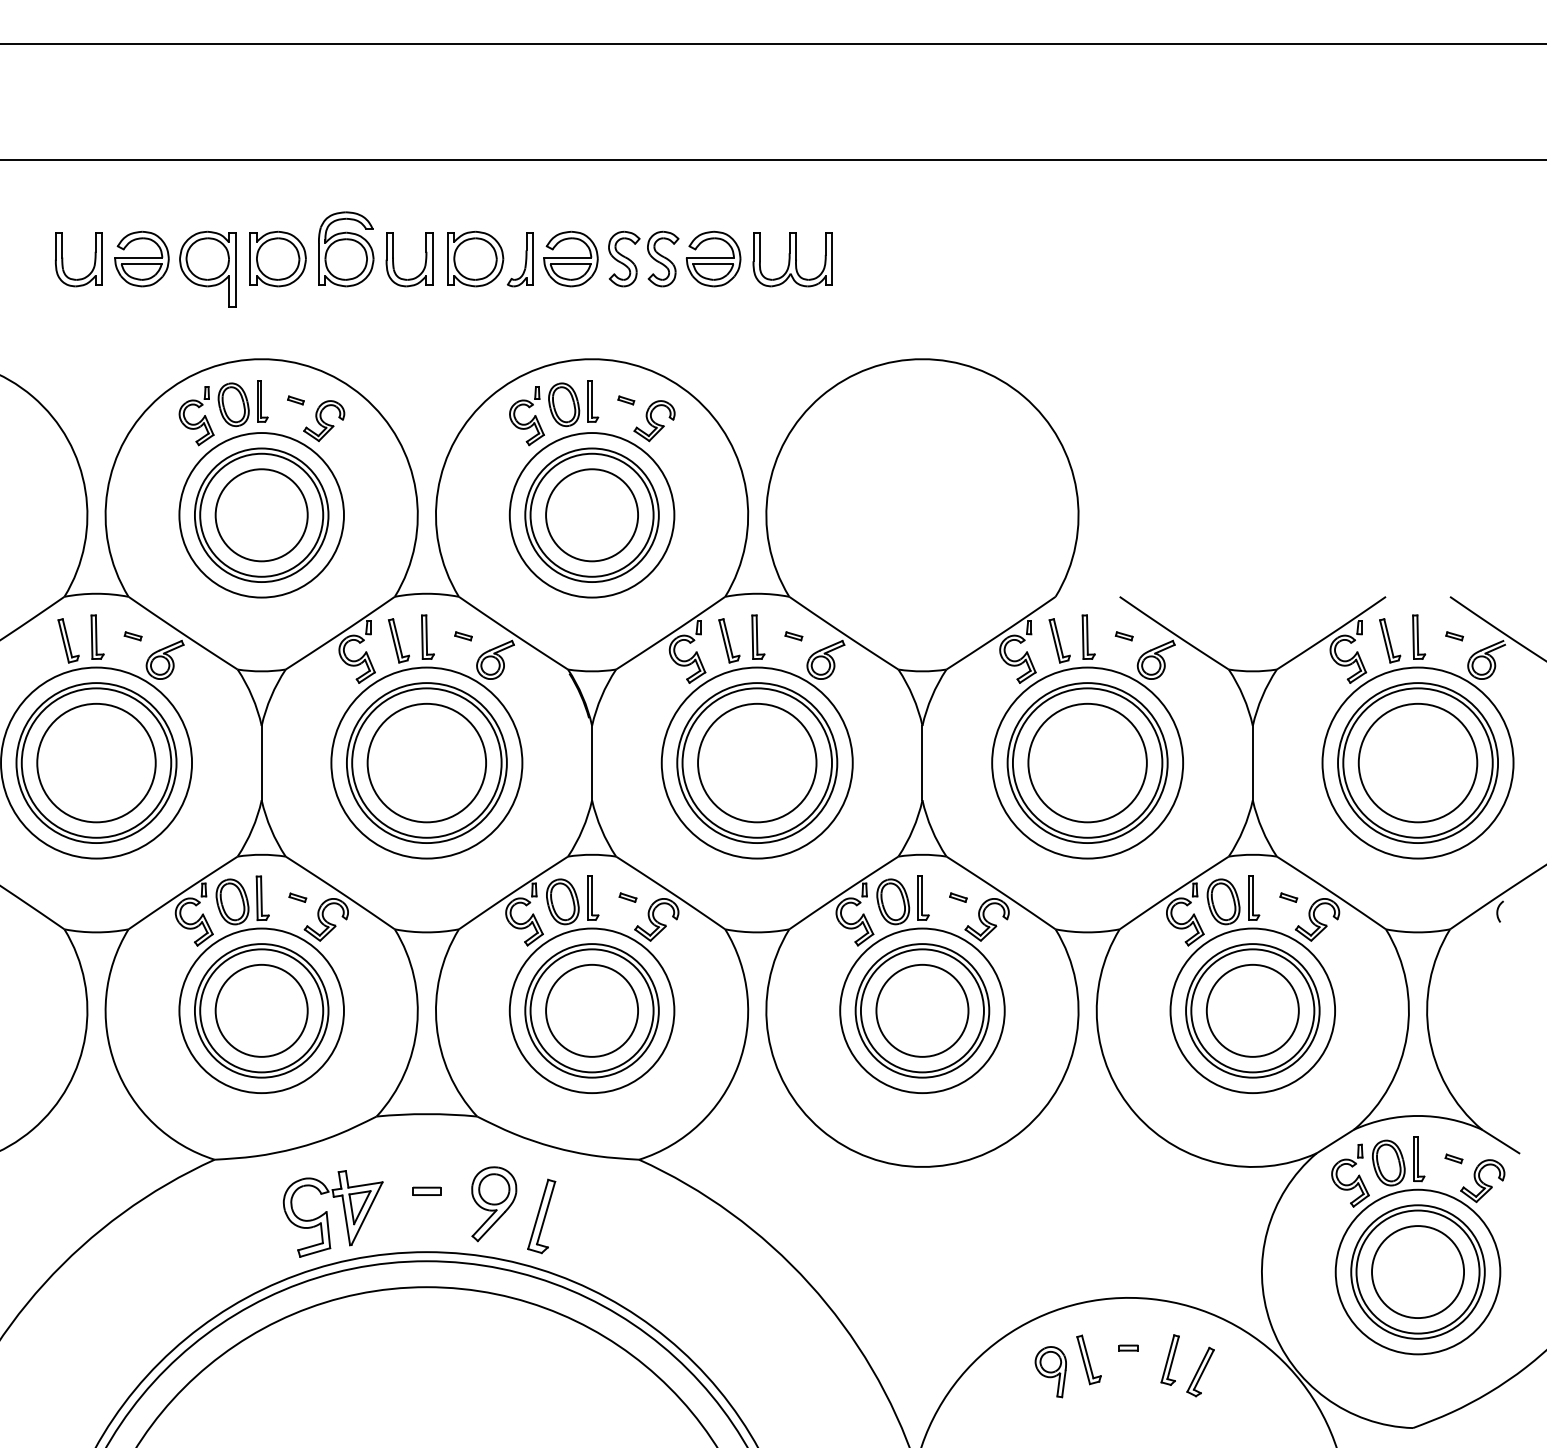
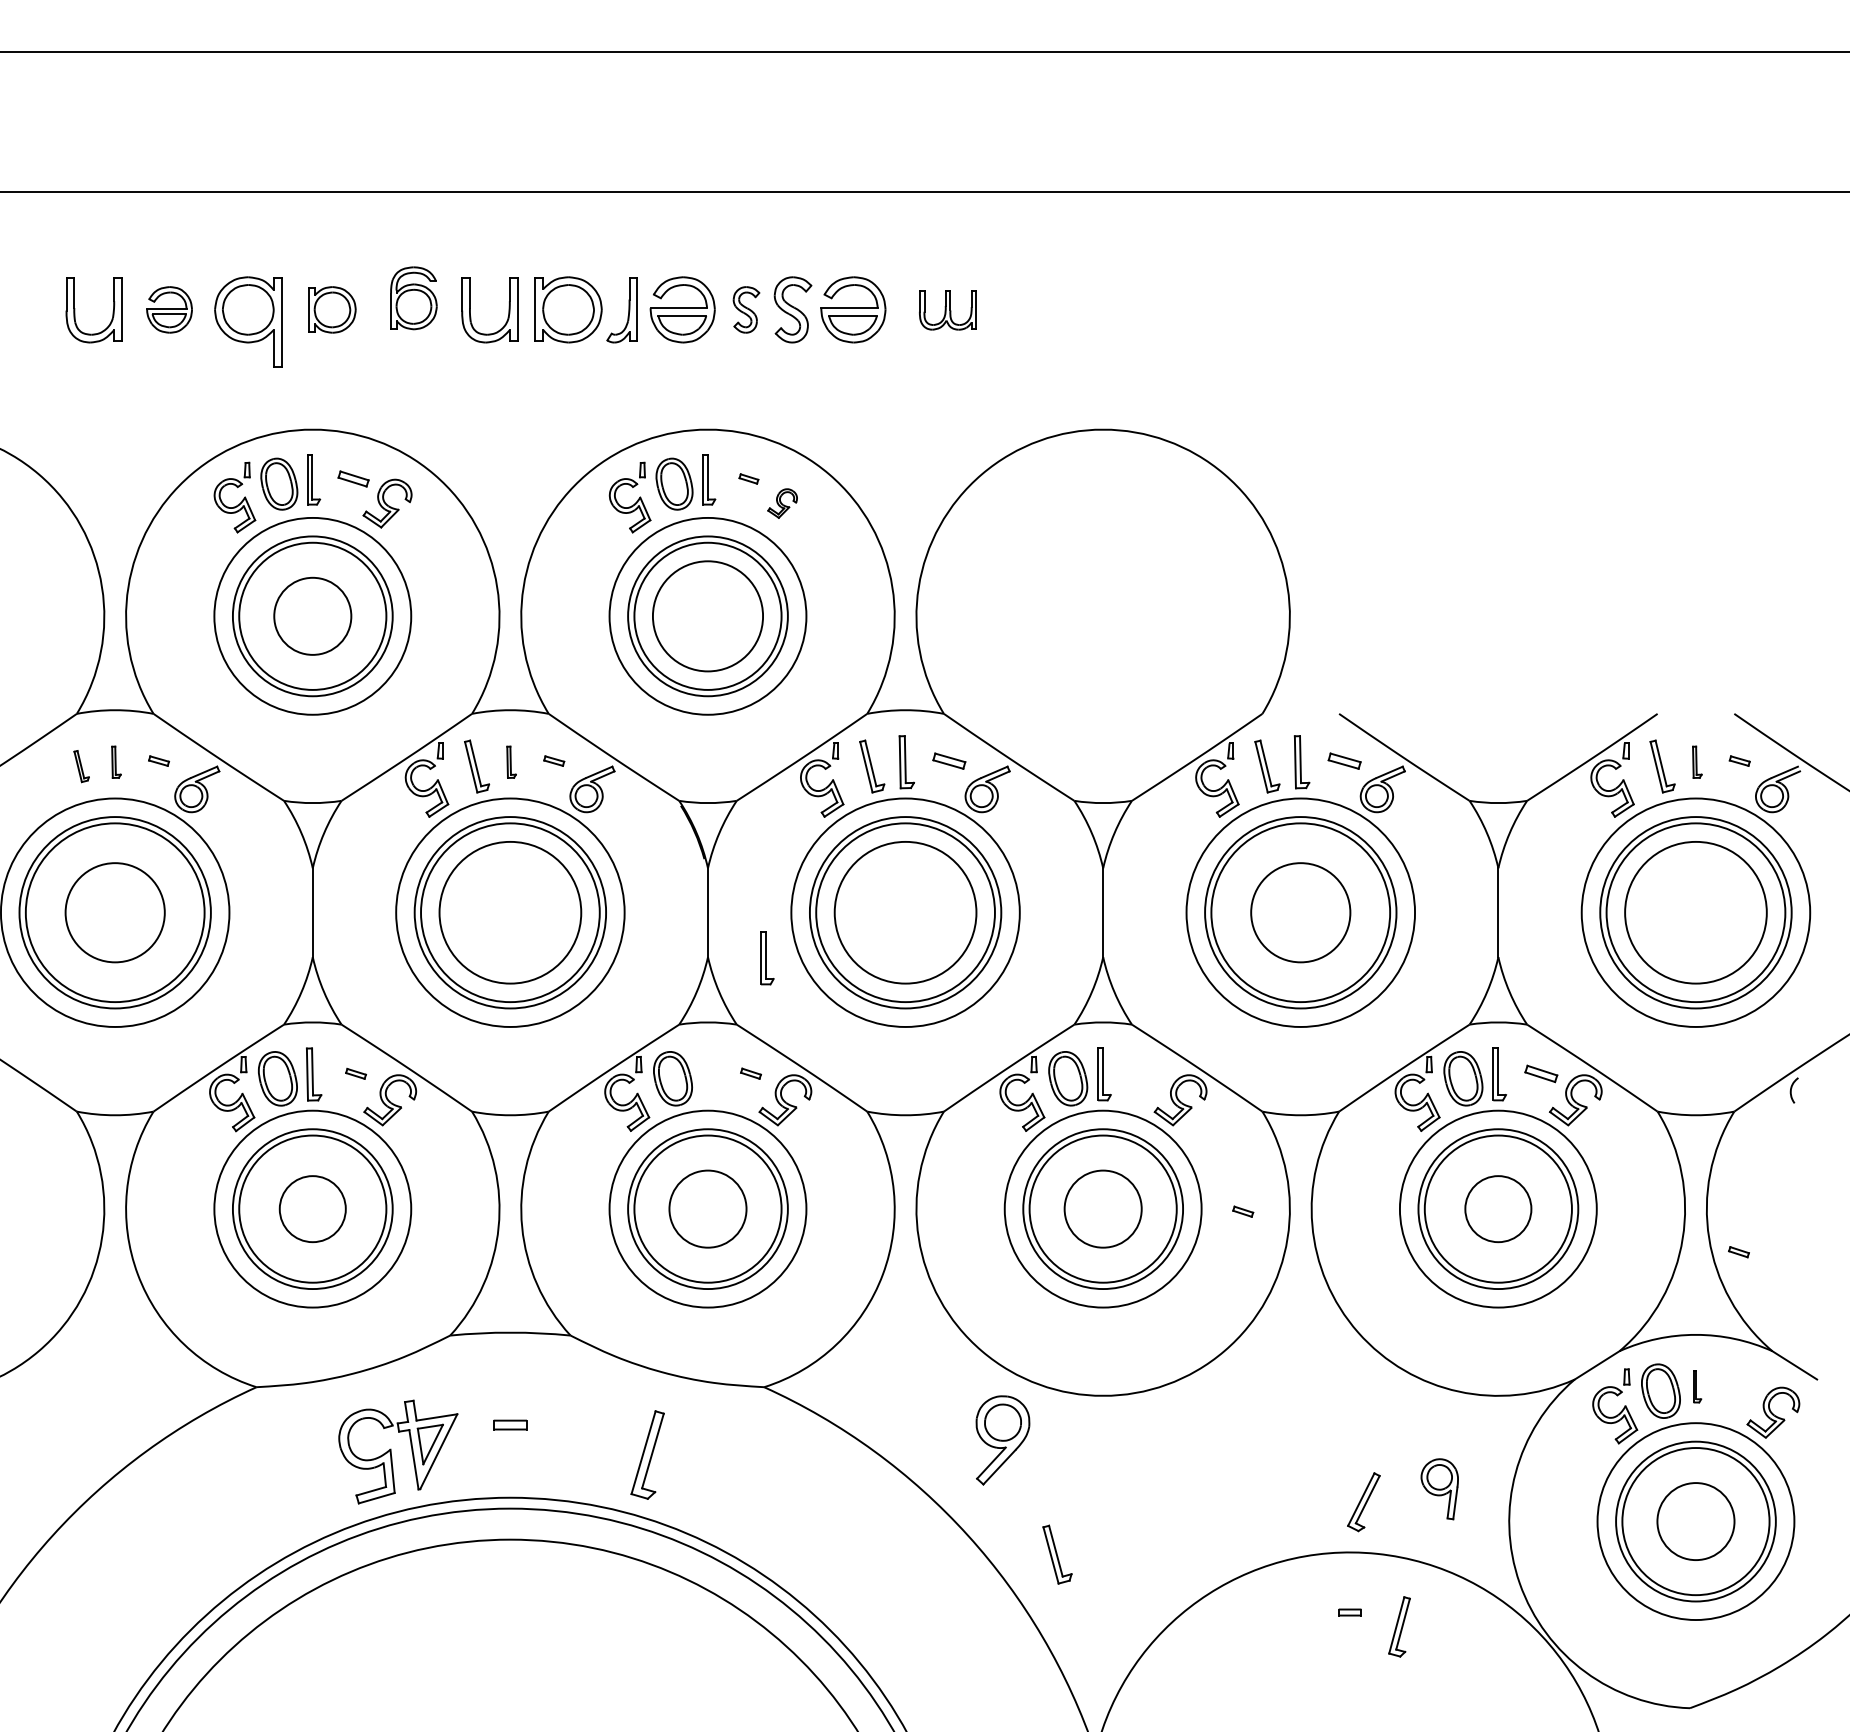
part: (345, 249) -> (413, 298), size x0.7
part: (141, 258) -> (169, 309), size x0.7
part: (278, 258) -> (332, 309), size x0.7
part: (624, 258) -> (746, 309), size x0.7
part: (792, 259) -> (947, 310), size x0.6
part: (295, 400) -> (353, 478), size x1.6
part: (654, 420) -> (782, 503), size x0.6
circle: (261, 515) -> (312, 616), size x0.7
part: (793, 635) -> (949, 760), size x1.6
part: (1124, 635) -> (1344, 760), size x1.6
part: (97, 637) -> (116, 762), size x0.6
part: (427, 637) -> (511, 762), size x0.6
part: (1419, 637) -> (1697, 762), size x0.6
part: (68, 640) -> (81, 766), size x0.6
circle: (96, 762) -> (115, 912), size x0.7
circle: (1087, 762) -> (1300, 912), size x0.7
part: (958, 897) -> (1243, 1211), moved
part: (1288, 897) -> (1541, 1073), size x1.6
part: (593, 898) -> (767, 958), moved
circle: (261, 1011) -> (312, 1209), size x0.6
circle: (591, 1011) -> (707, 1209), size x0.7
circle: (922, 1011) -> (1103, 1209), size x0.7
circle: (1252, 1011) -> (1498, 1209), size x0.6
part: (1419, 1159) -> (1697, 1386), size x0.6
part: (1453, 1159) -> (1738, 1252), moved
part: (493, 1204) -> (1002, 1440), moved
circle: (1417, 1271) -> (1695, 1521), size x0.7
part: (1089, 1359) -> (1057, 1554), moved
part: (1050, 1372) -> (1439, 1489), moved
part: (1200, 1372) -> (1363, 1502), moved

